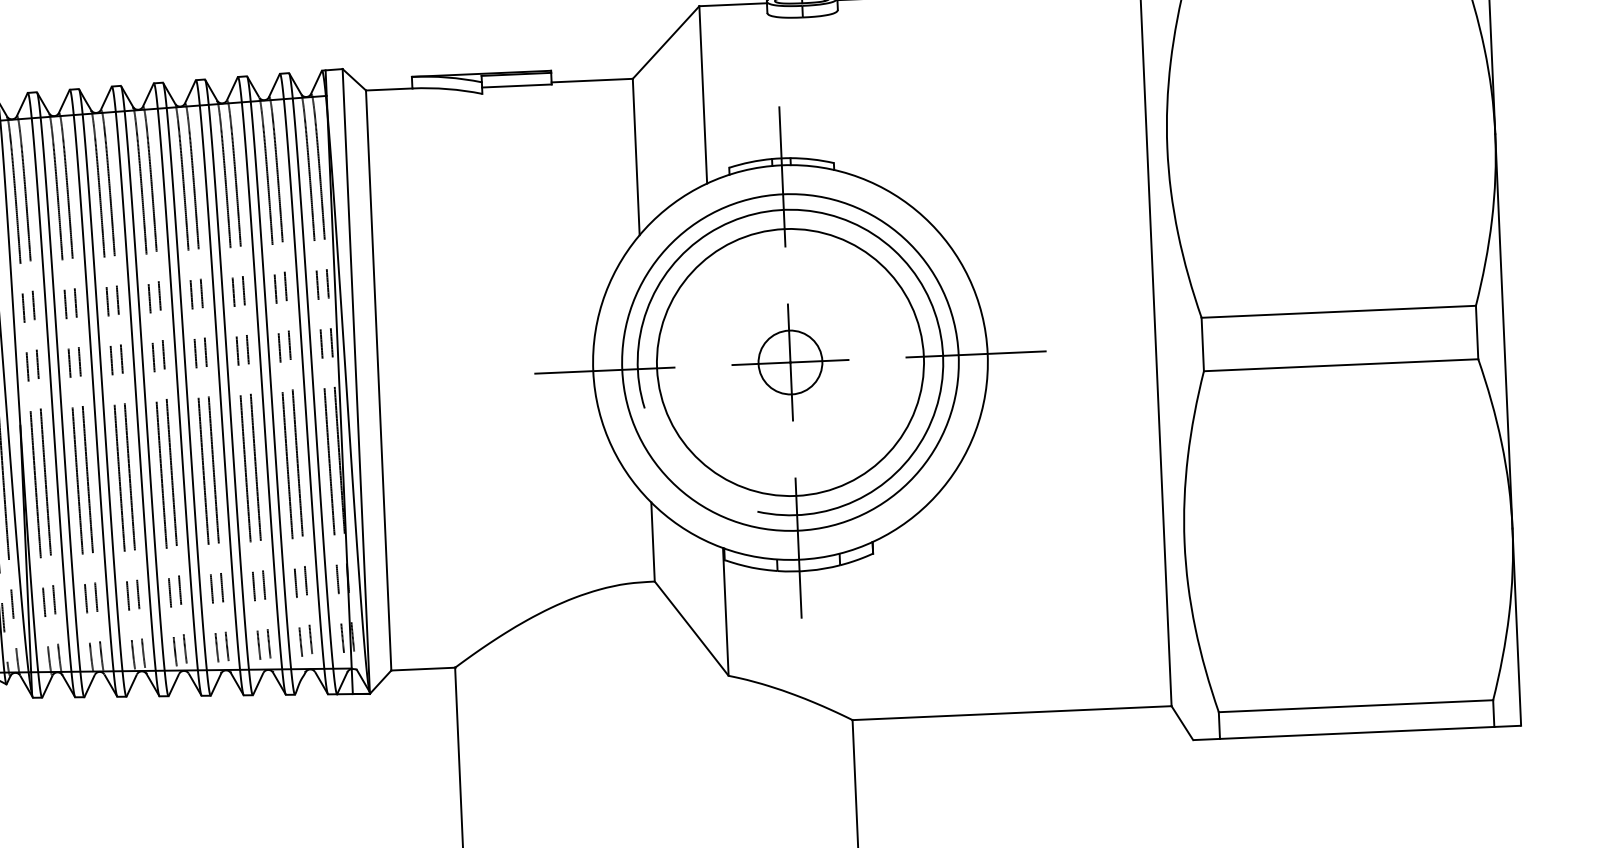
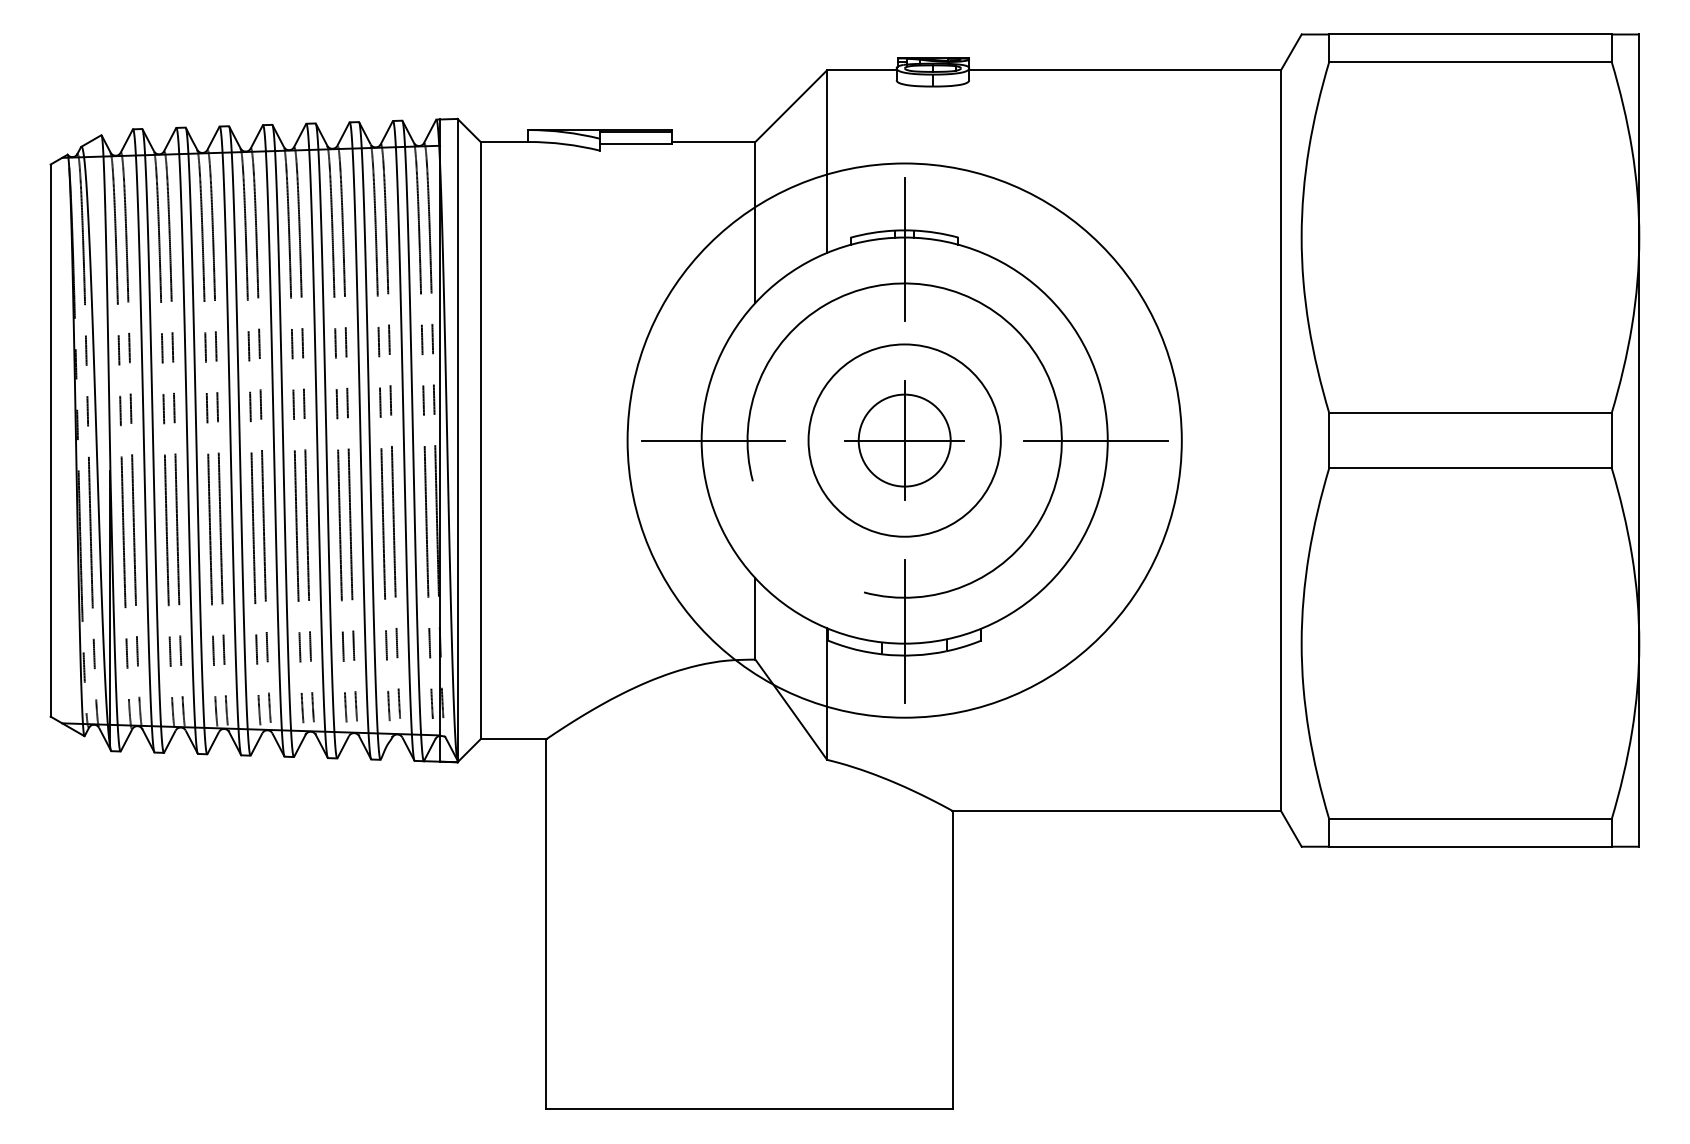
circle: (790, 362) -> (904, 440), size x0.7
circle: (790, 362) -> (904, 440), size x1.4
circle: (790, 362) -> (904, 440), size x1.6

